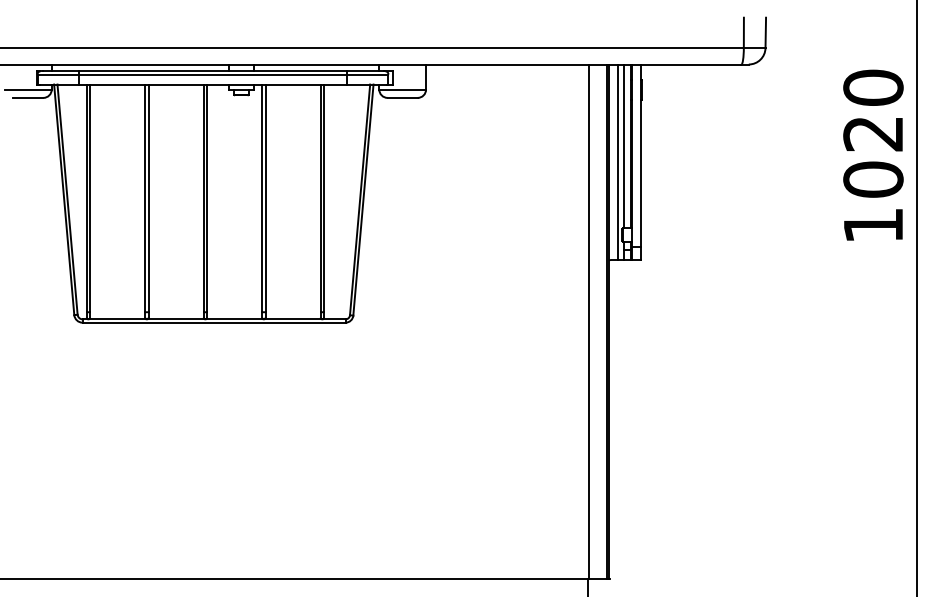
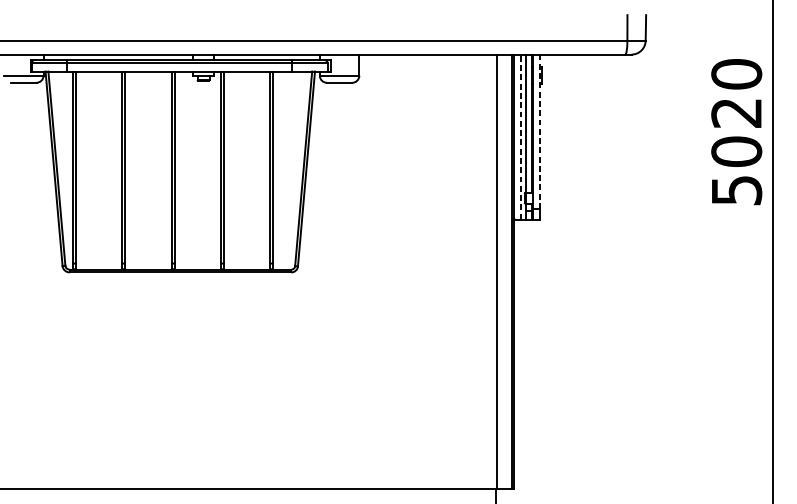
line: (640, 155) -> (540, 131), solid -> dashed
line: (618, 162) -> (521, 137), solid -> dashed
text: (873, 225) -> (736, 190), 1020 -> 5020

